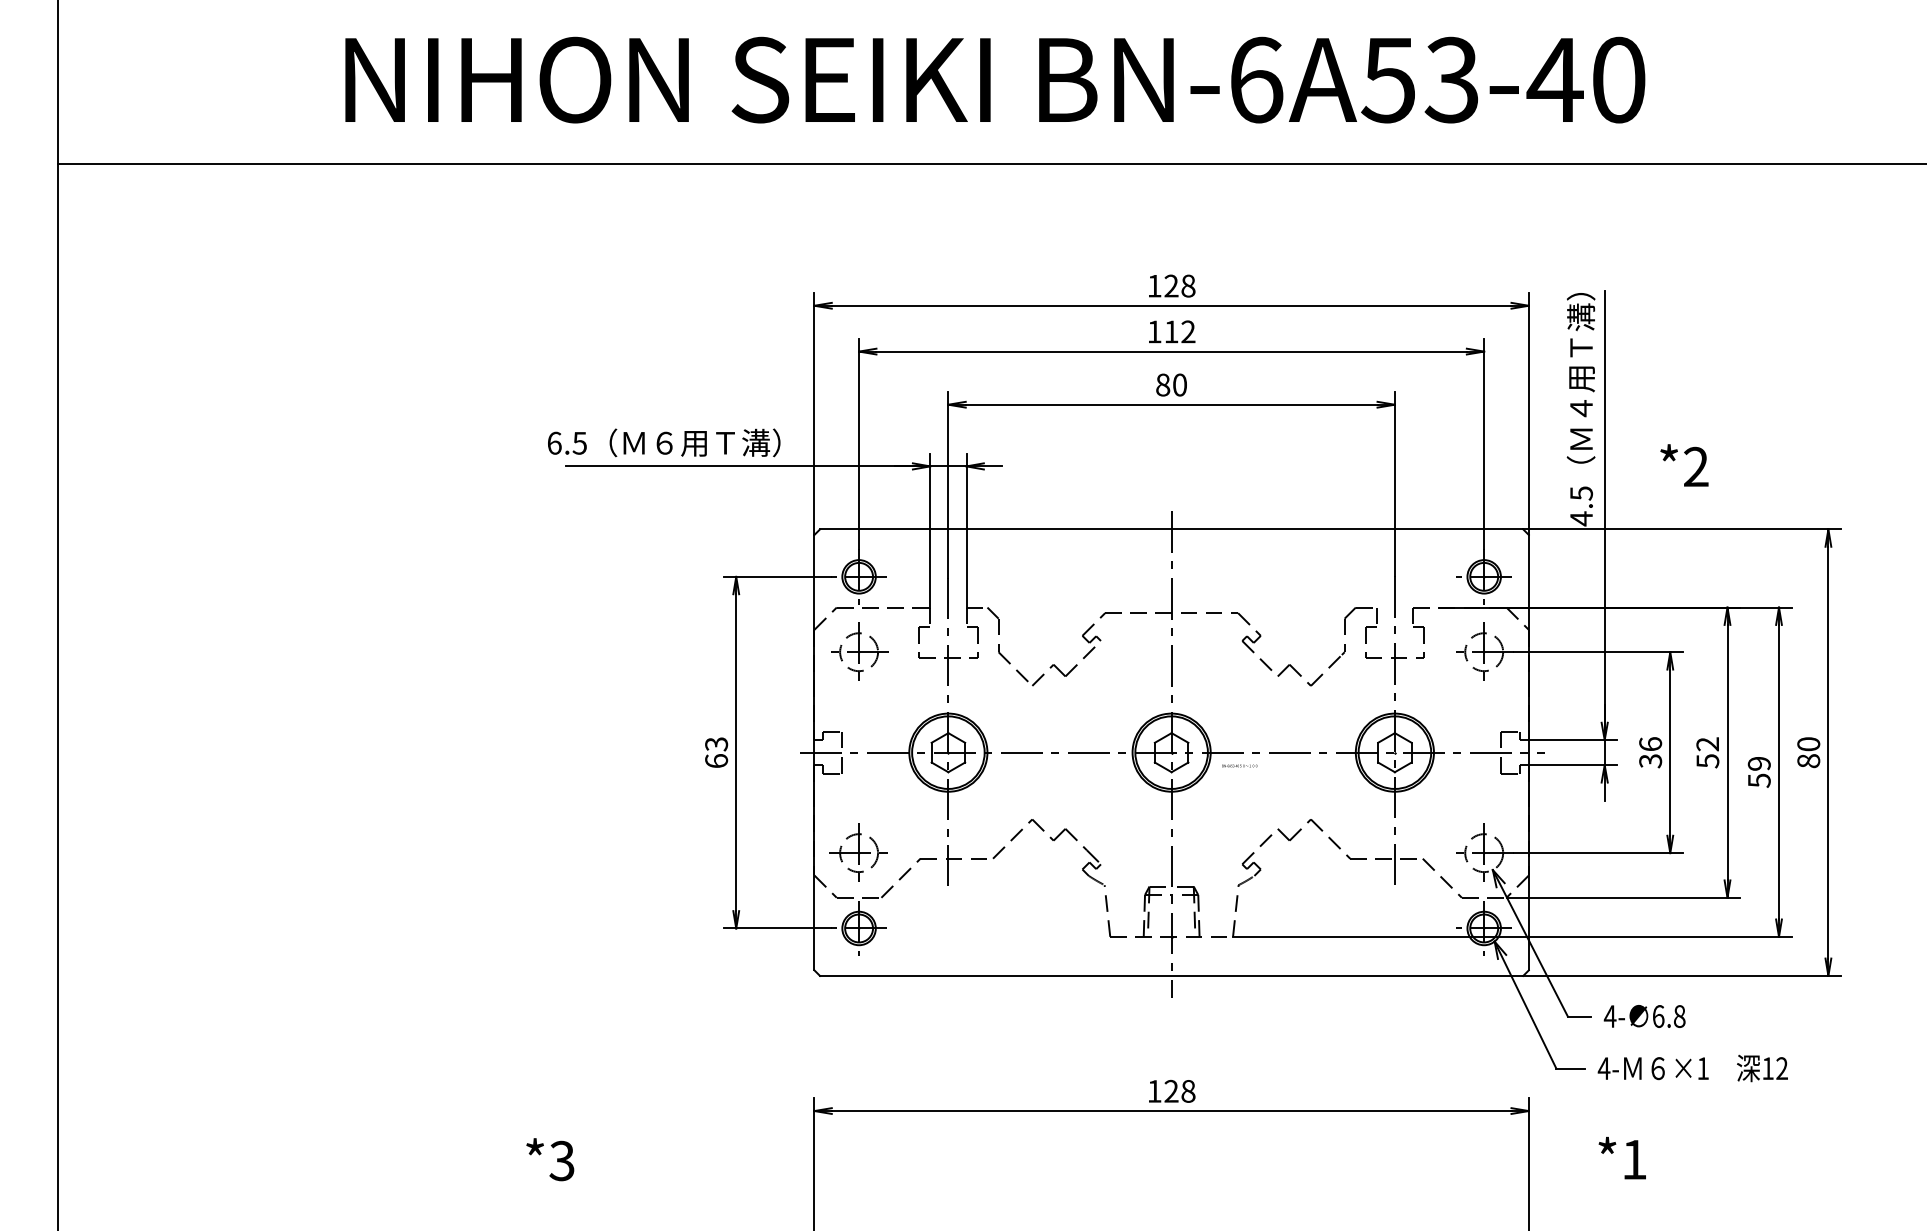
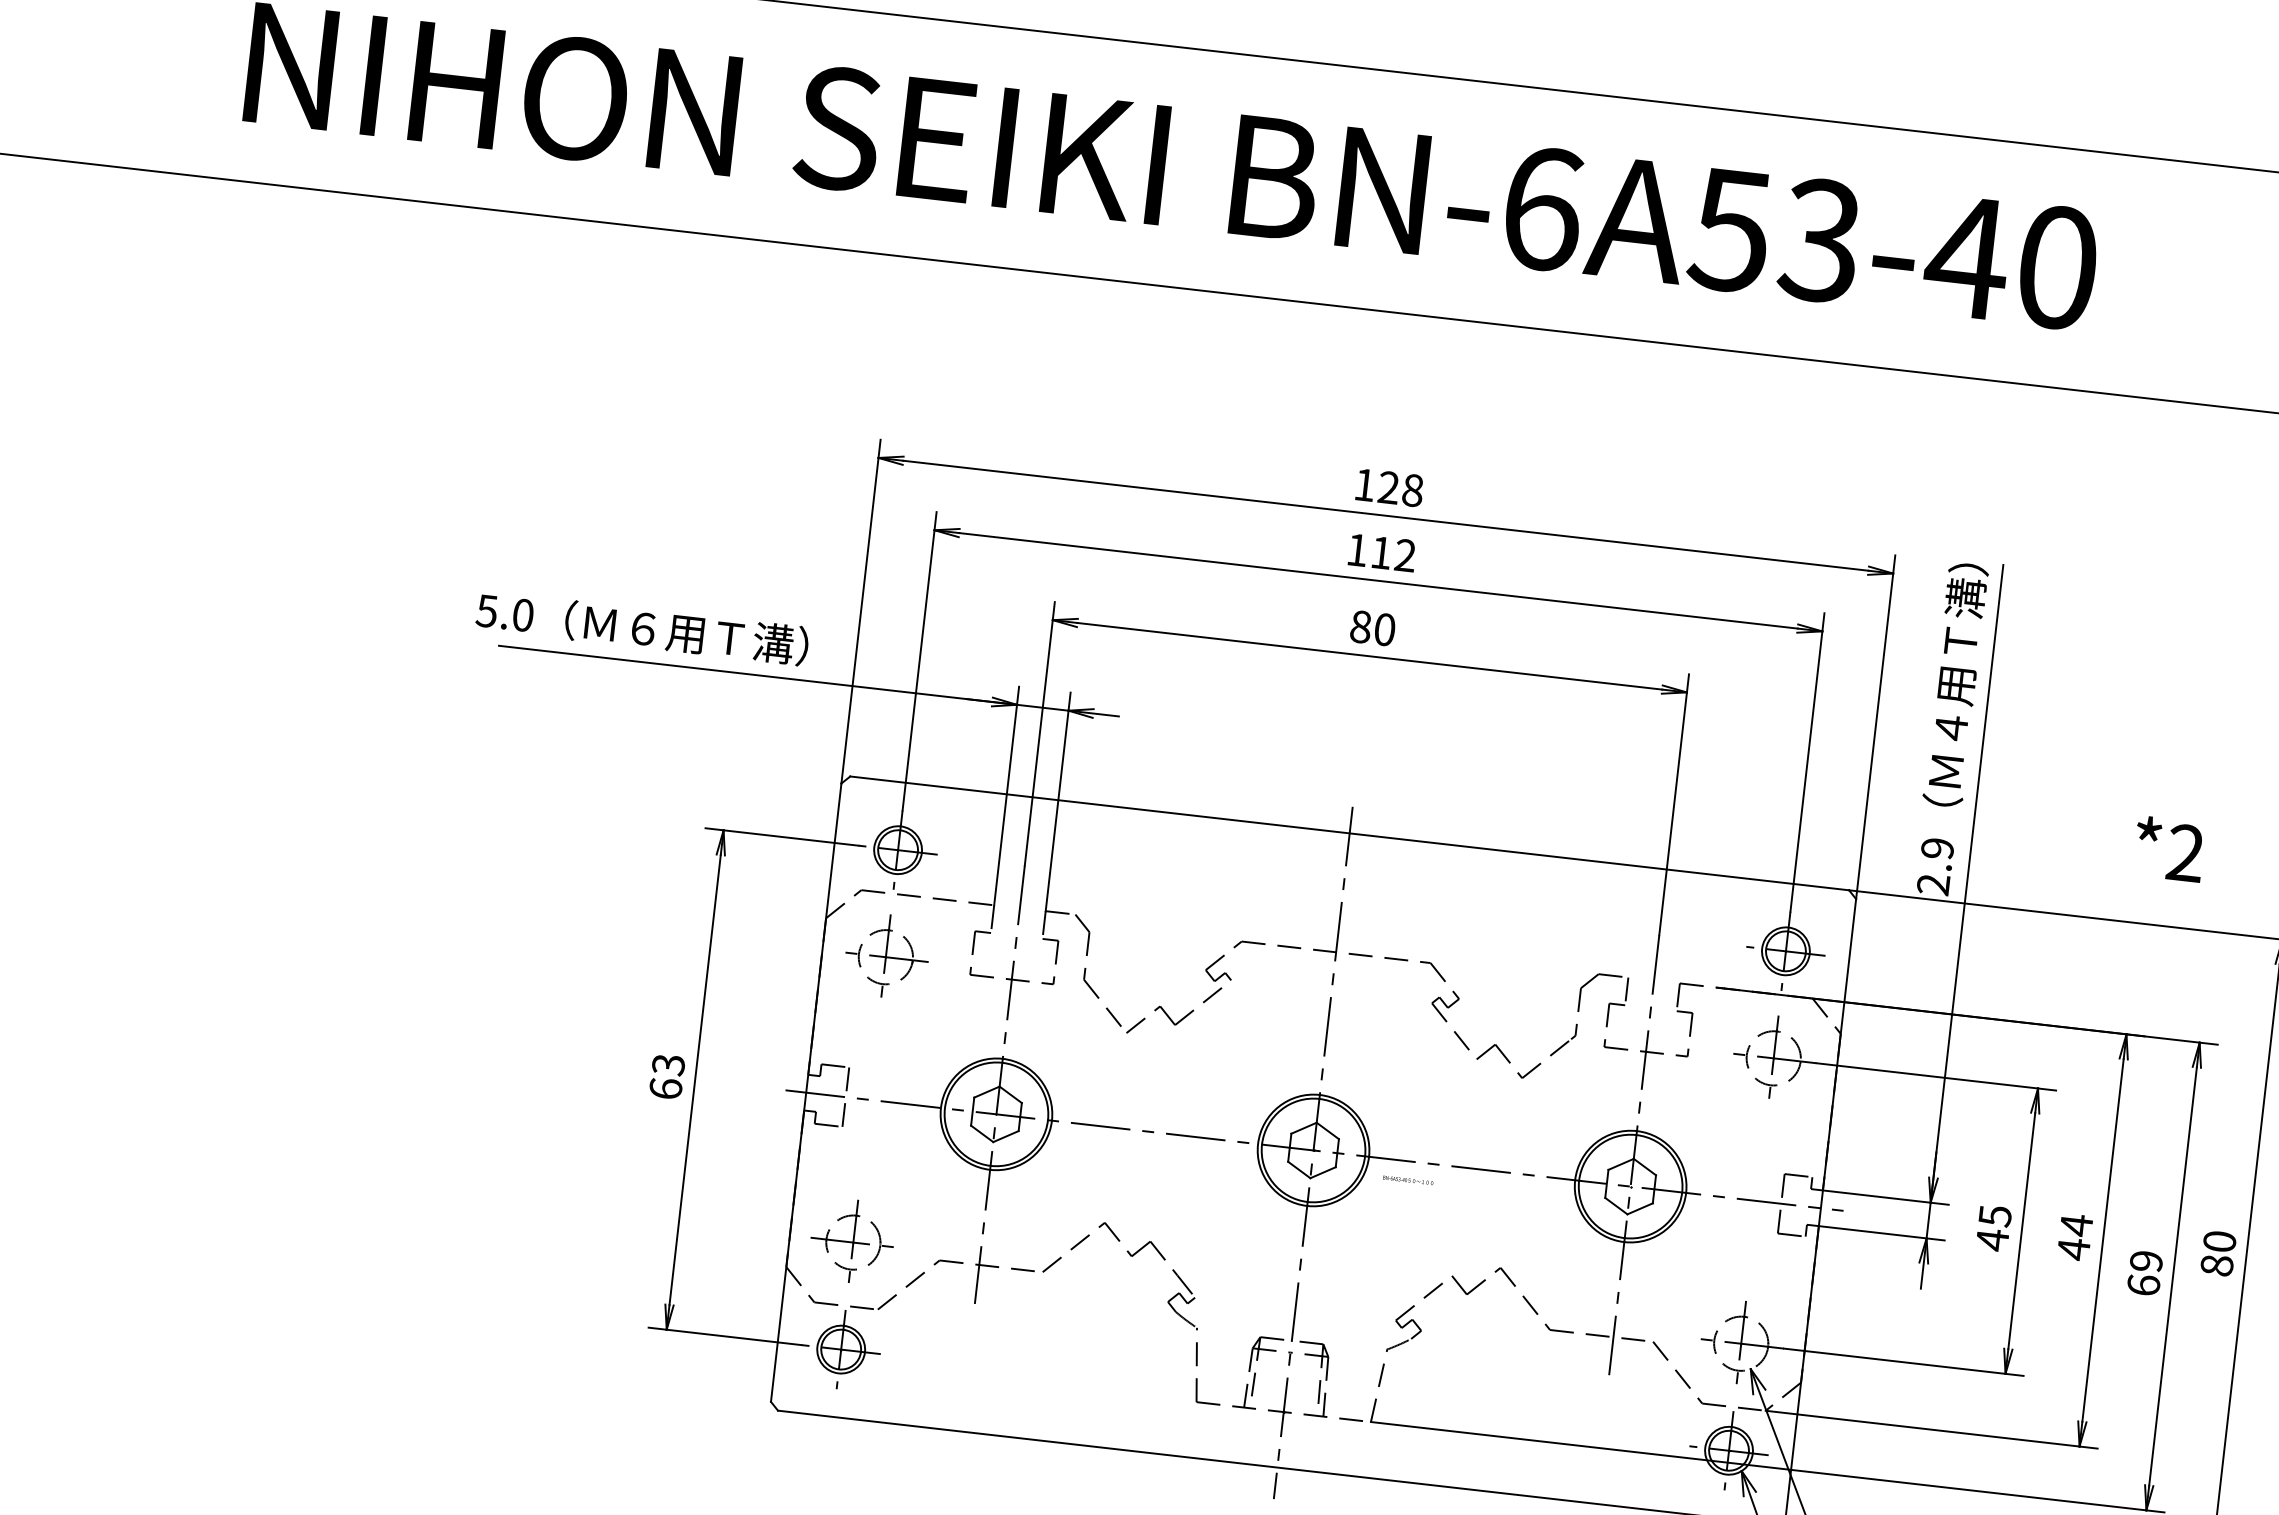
text: (566, 442) -> (504, 612), 6.5 -> 5.0
text: (1684, 465) -> (2169, 849), moved
text: (1581, 506) -> (1935, 867), 4.5 -> 2.9
text: (1650, 752) -> (1993, 1227), 36 -> 45
text: (1707, 752) -> (2074, 1236), 52 -> 44
text: (1758, 780) -> (2142, 1284), 59 -> 69

